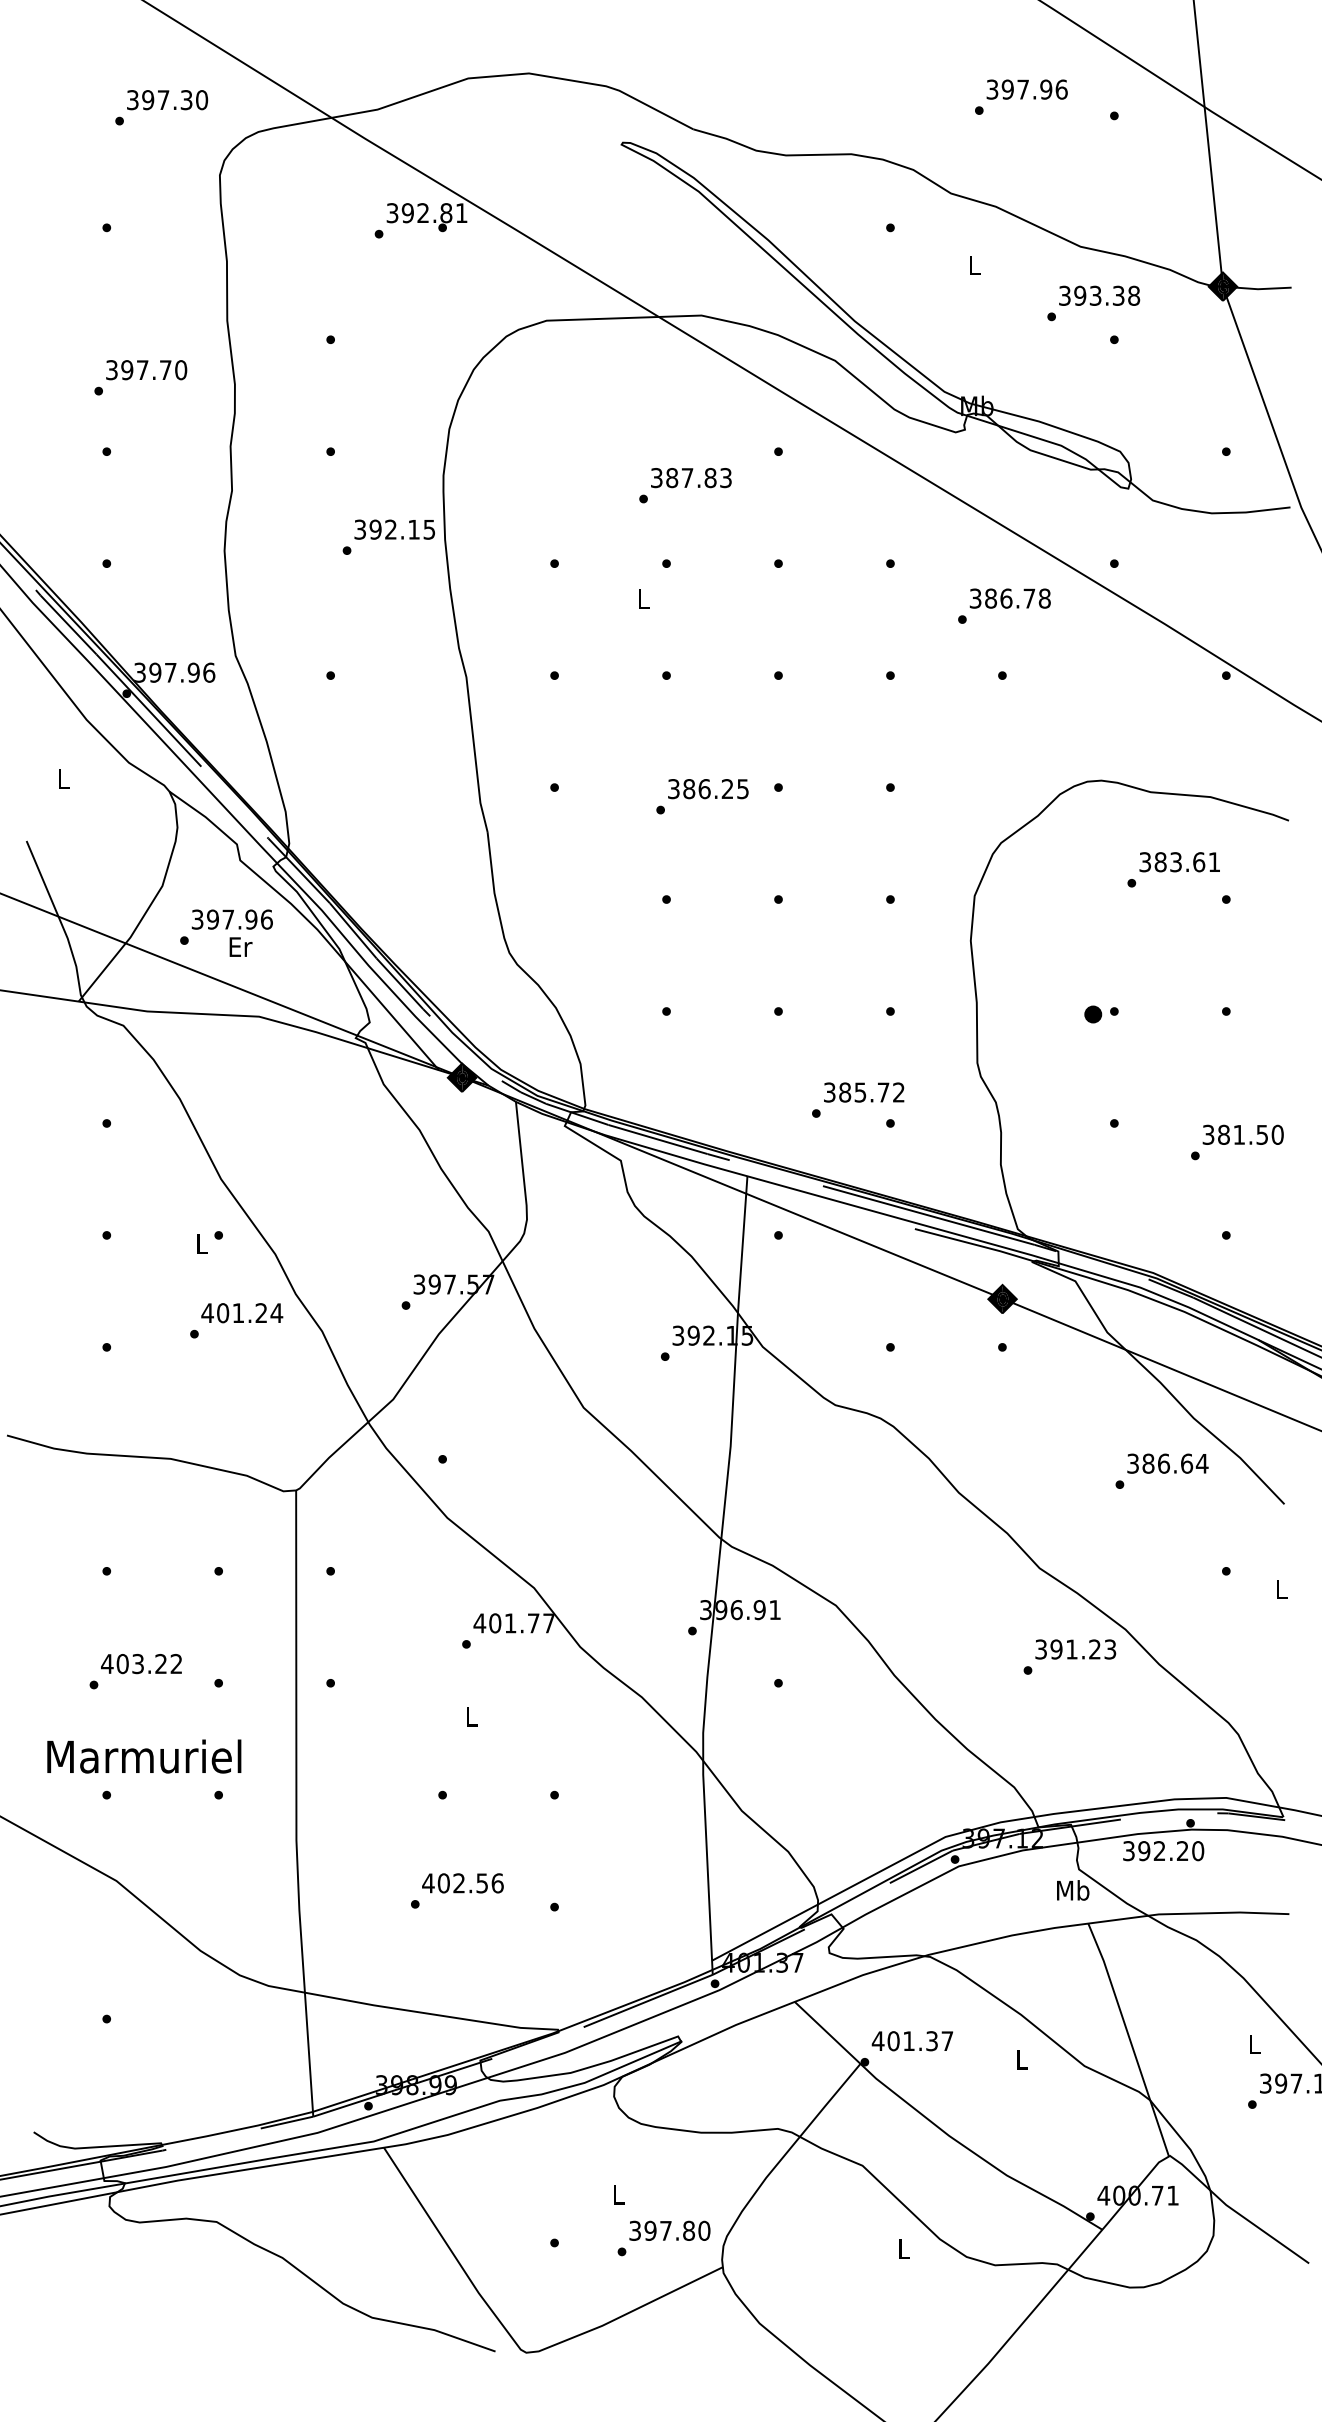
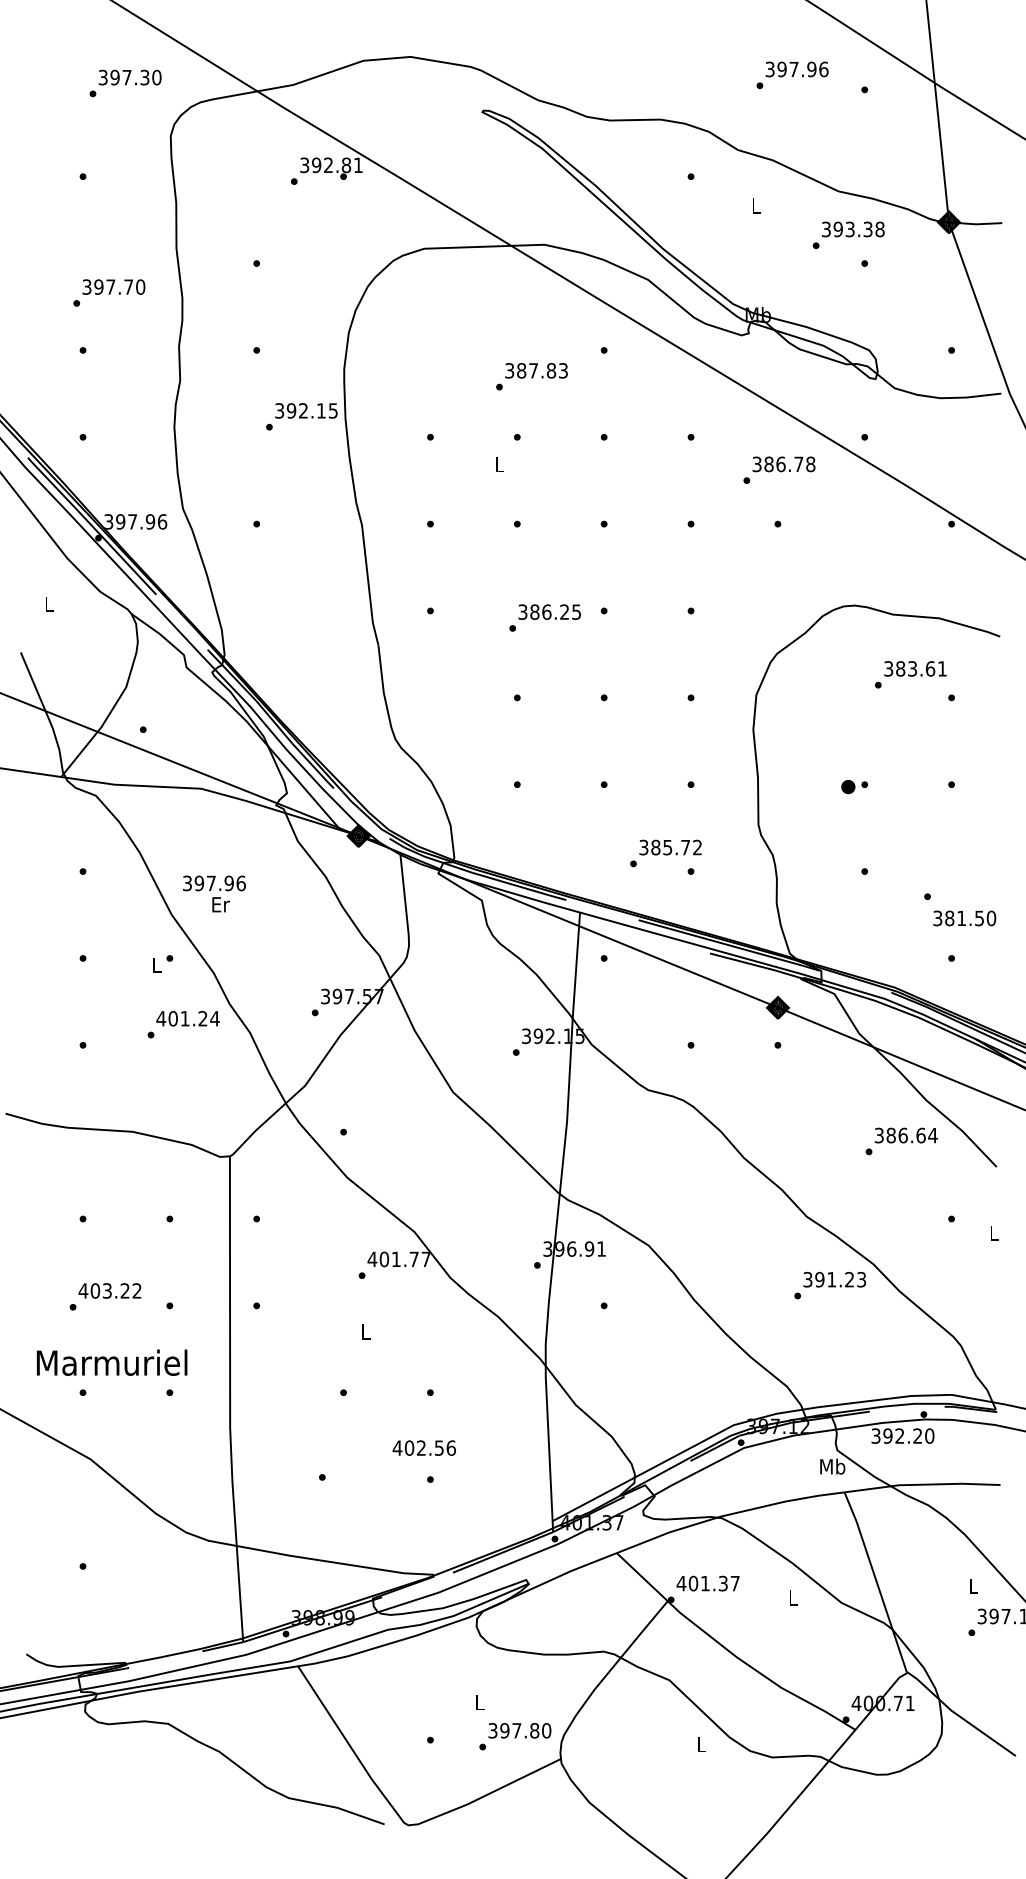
text: (232, 932) -> (214, 893), moved
text: (1242, 1134) -> (964, 918), moved
text: (461, 1882) -> (423, 1447), moved

